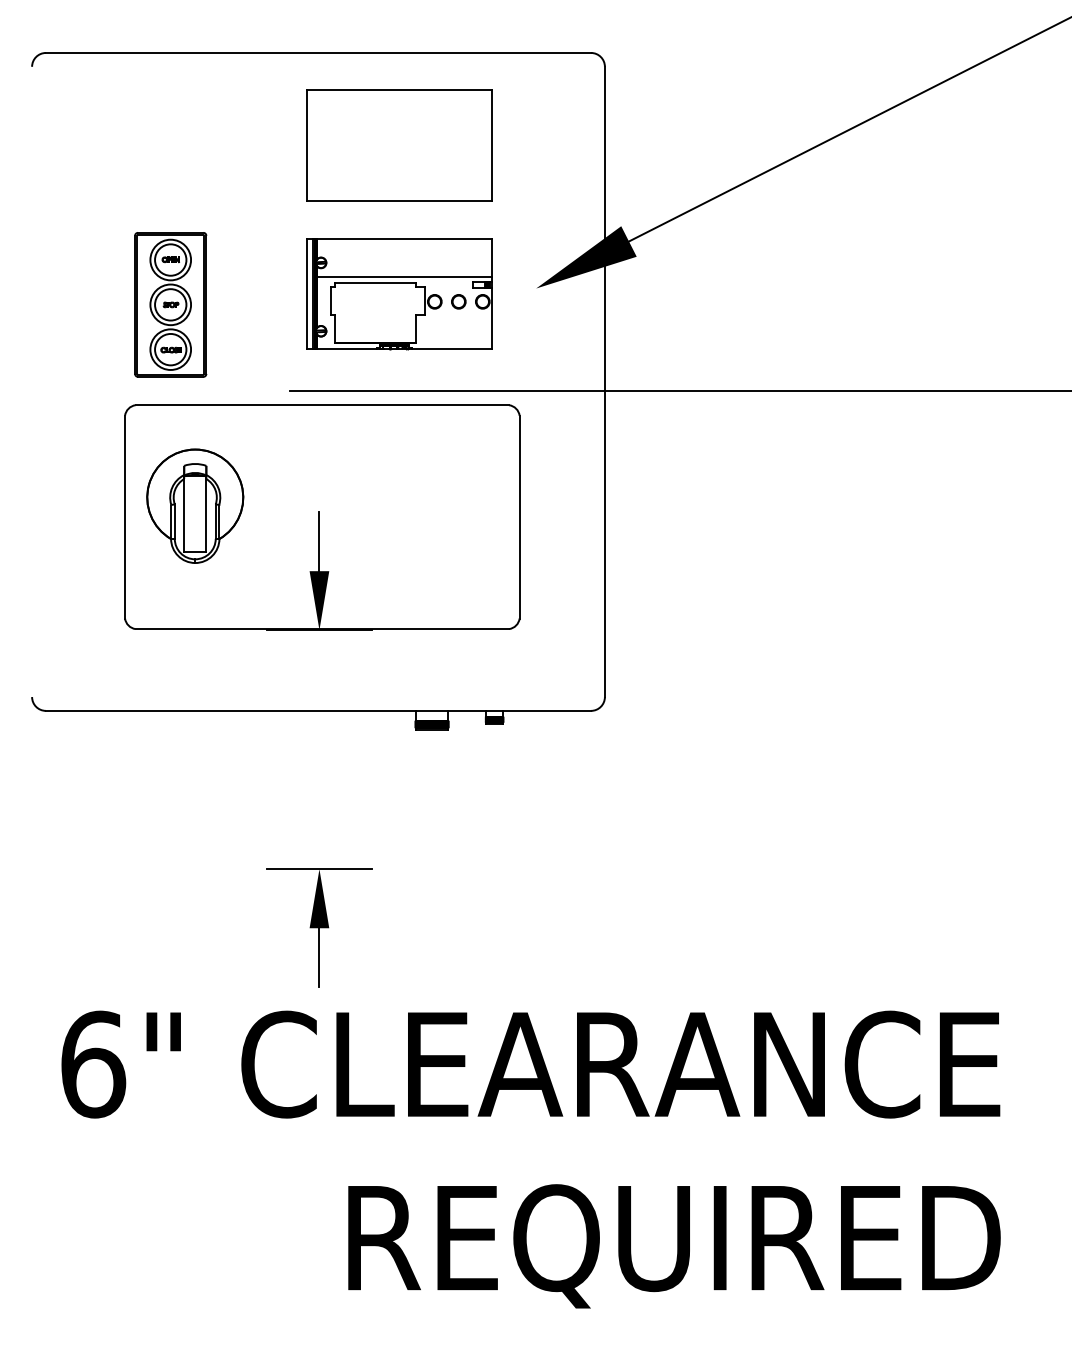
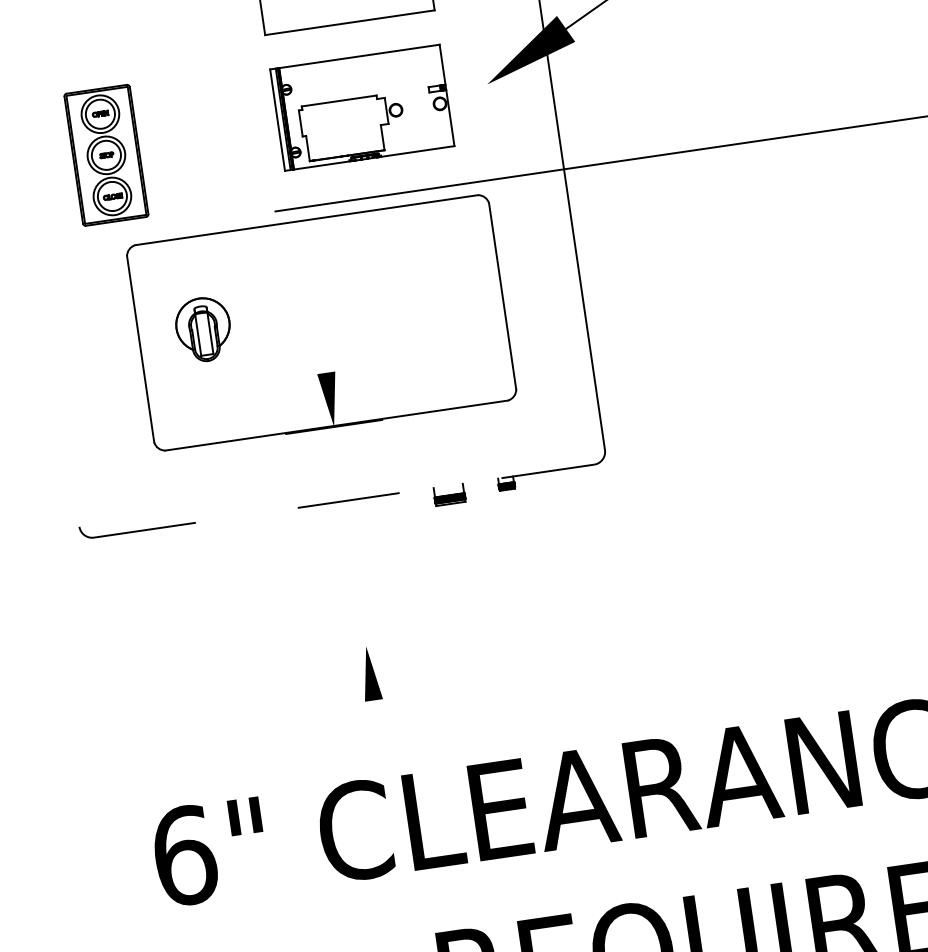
line: (403, 277) -> (364, 92), removed
circle: (458, 301) -> (417, 106), removed
part: (170, 304) -> (106, 155), moved
part: (195, 505) -> (203, 329), size x0.6
line: (319, 541) -> (322, 345), removed
line: (318, 710) -> (344, 500), solid -> dashed
line: (319, 869) -> (366, 646), removed
line: (319, 957) -> (377, 727), removed

